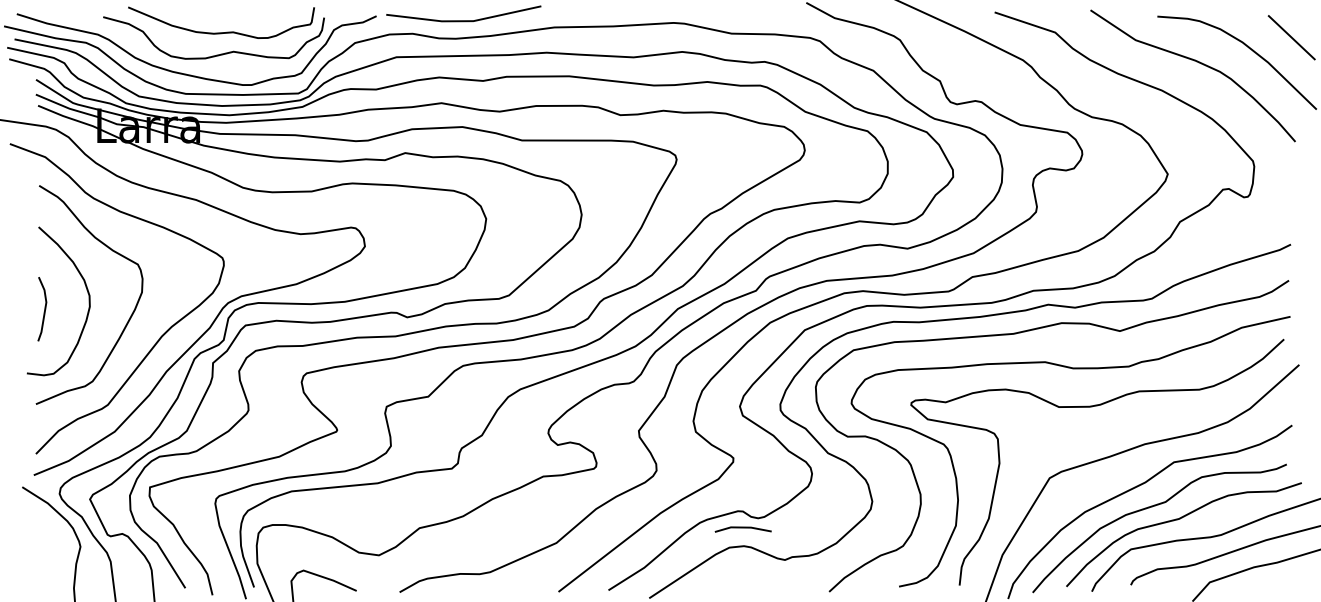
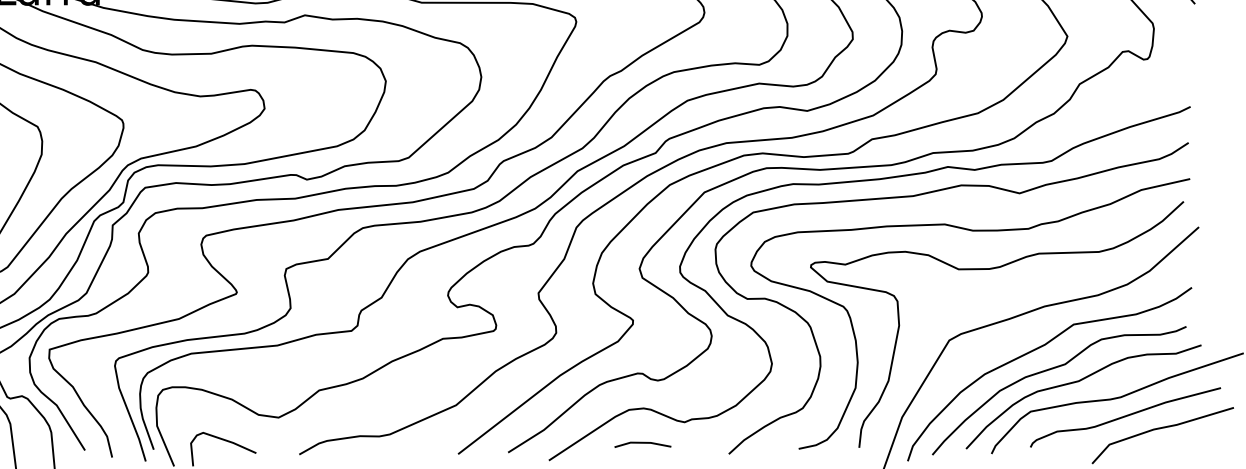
line: (742, 528) -> (642, 443), moved

